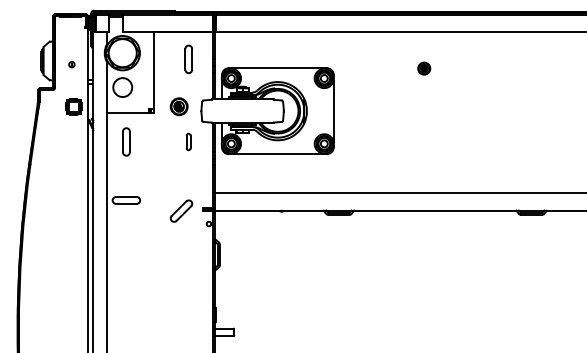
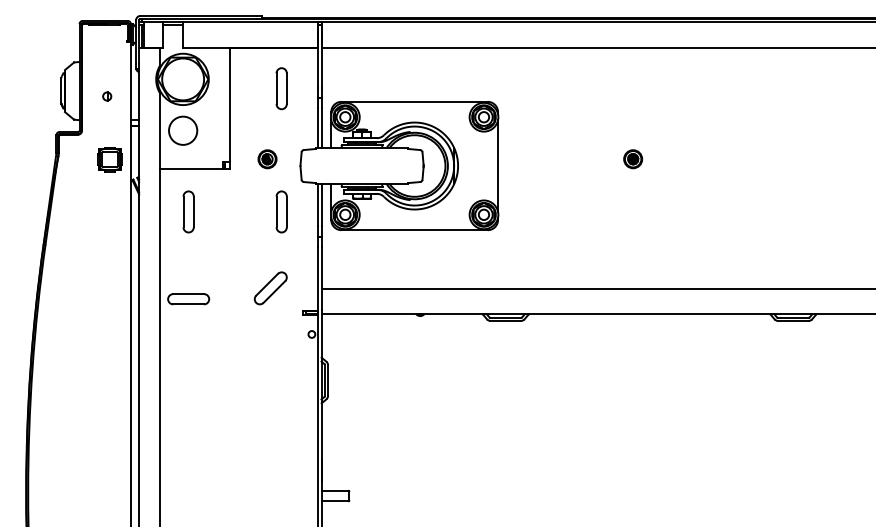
part: (424, 68) -> (633, 159), moved
part: (179, 106) -> (267, 159), size x0.71
part: (188, 141) -> (281, 211), size x1.67
part: (181, 210) -> (270, 287), moved

